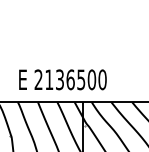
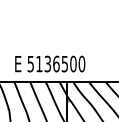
text: (38, 79) -> (30, 63), 2136500 -> 5136500

